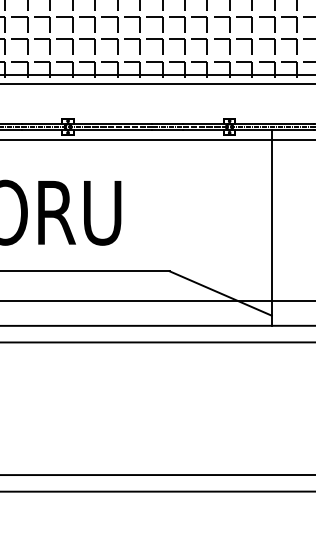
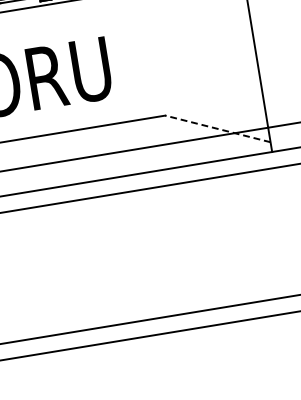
line: (220, 293) -> (217, 128), solid -> dashed

